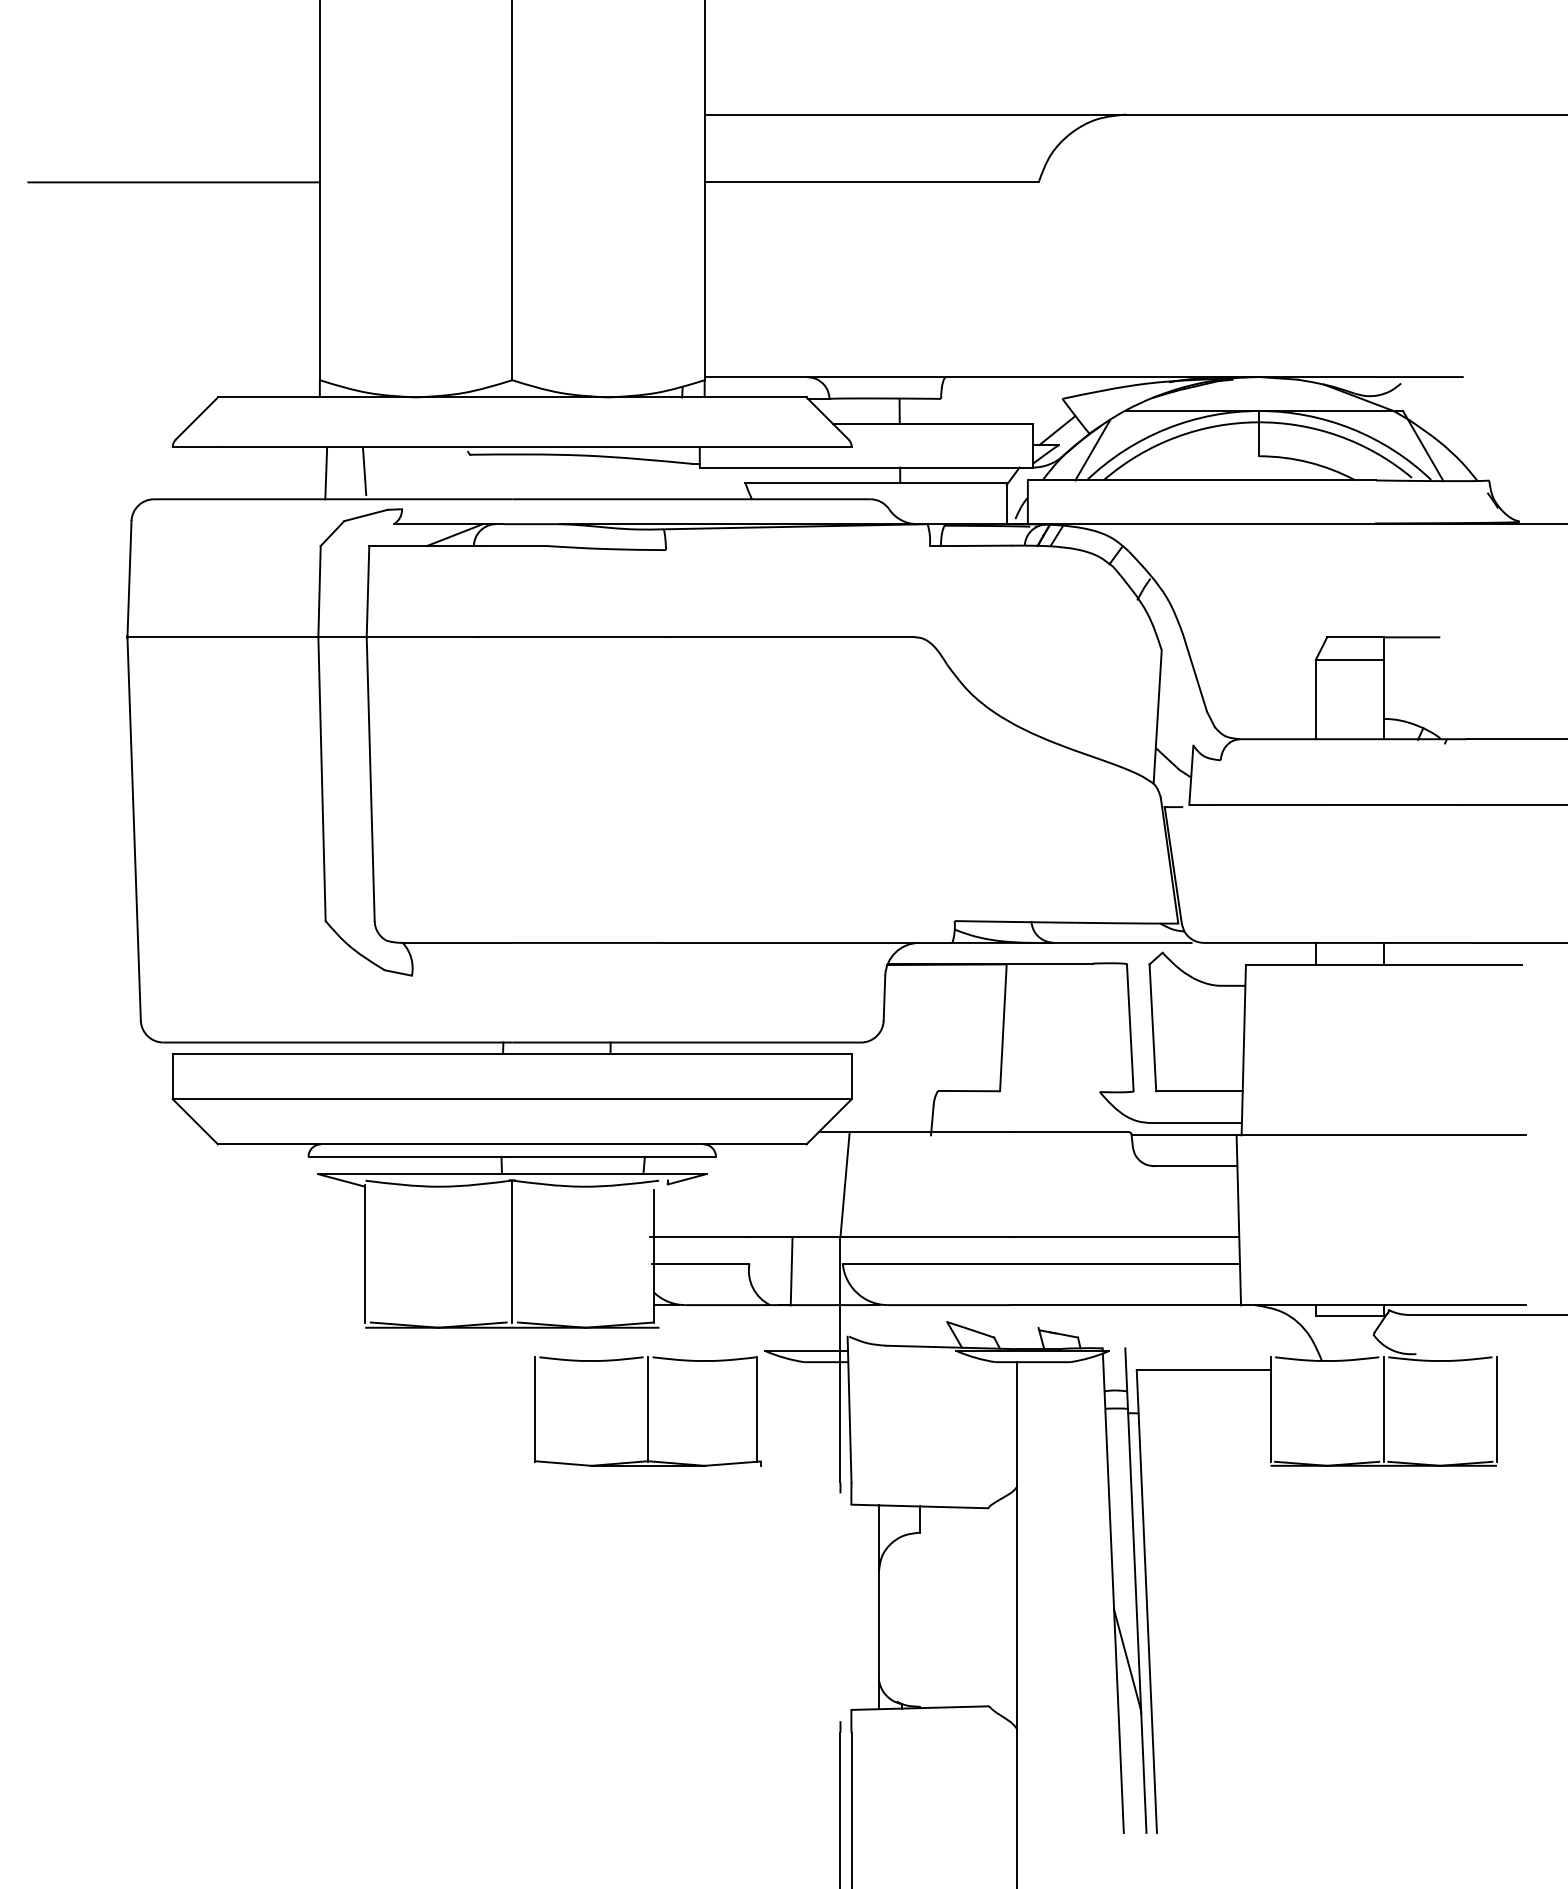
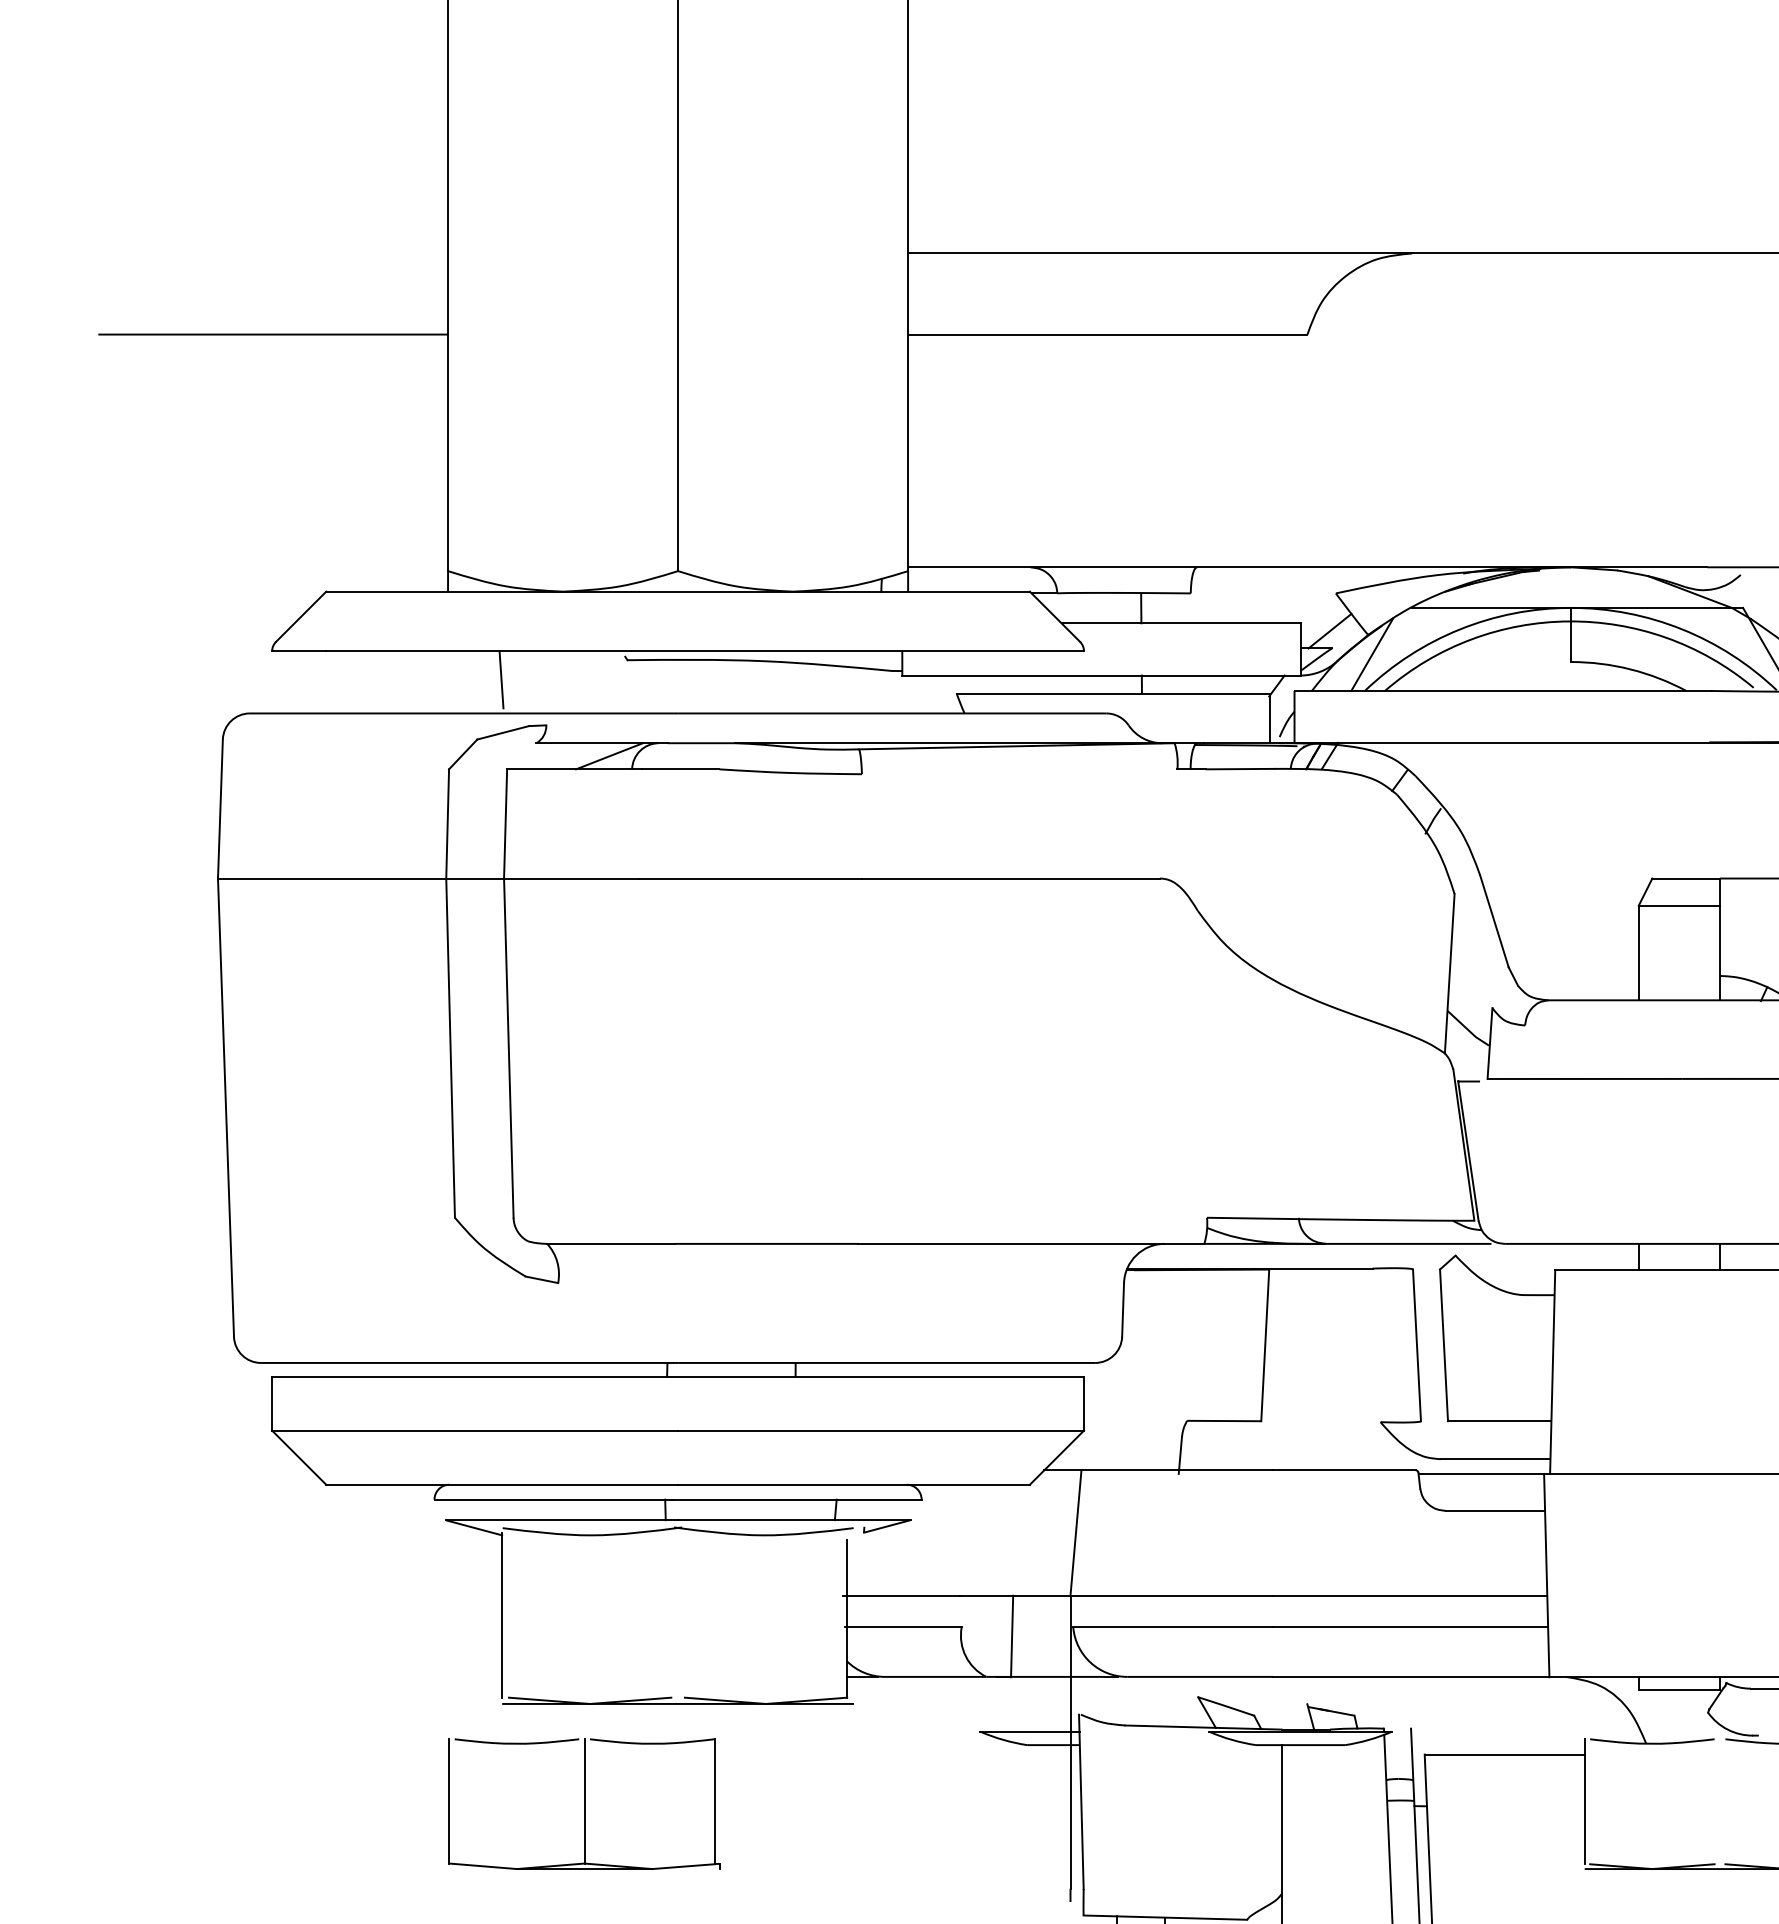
line: (326, 473) -> (455, 682), removed
line: (512, 1252) -> (678, 1613), removed
line: (1383, 1409) -> (1719, 1801), removed
part: (647, 1411) -> (583, 1804), moved

